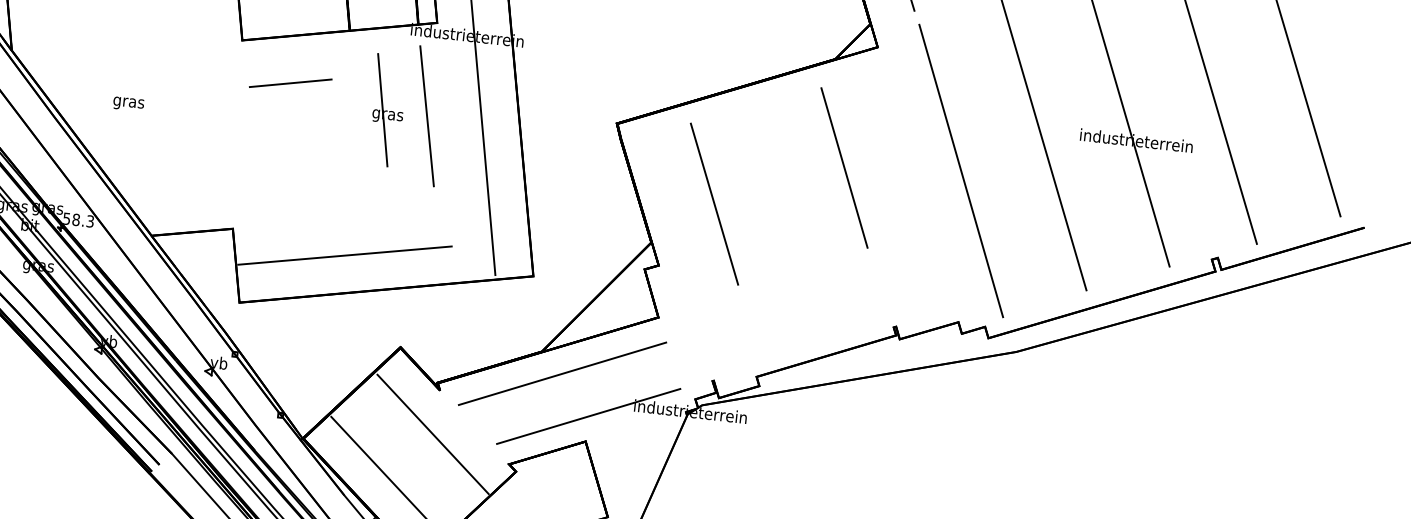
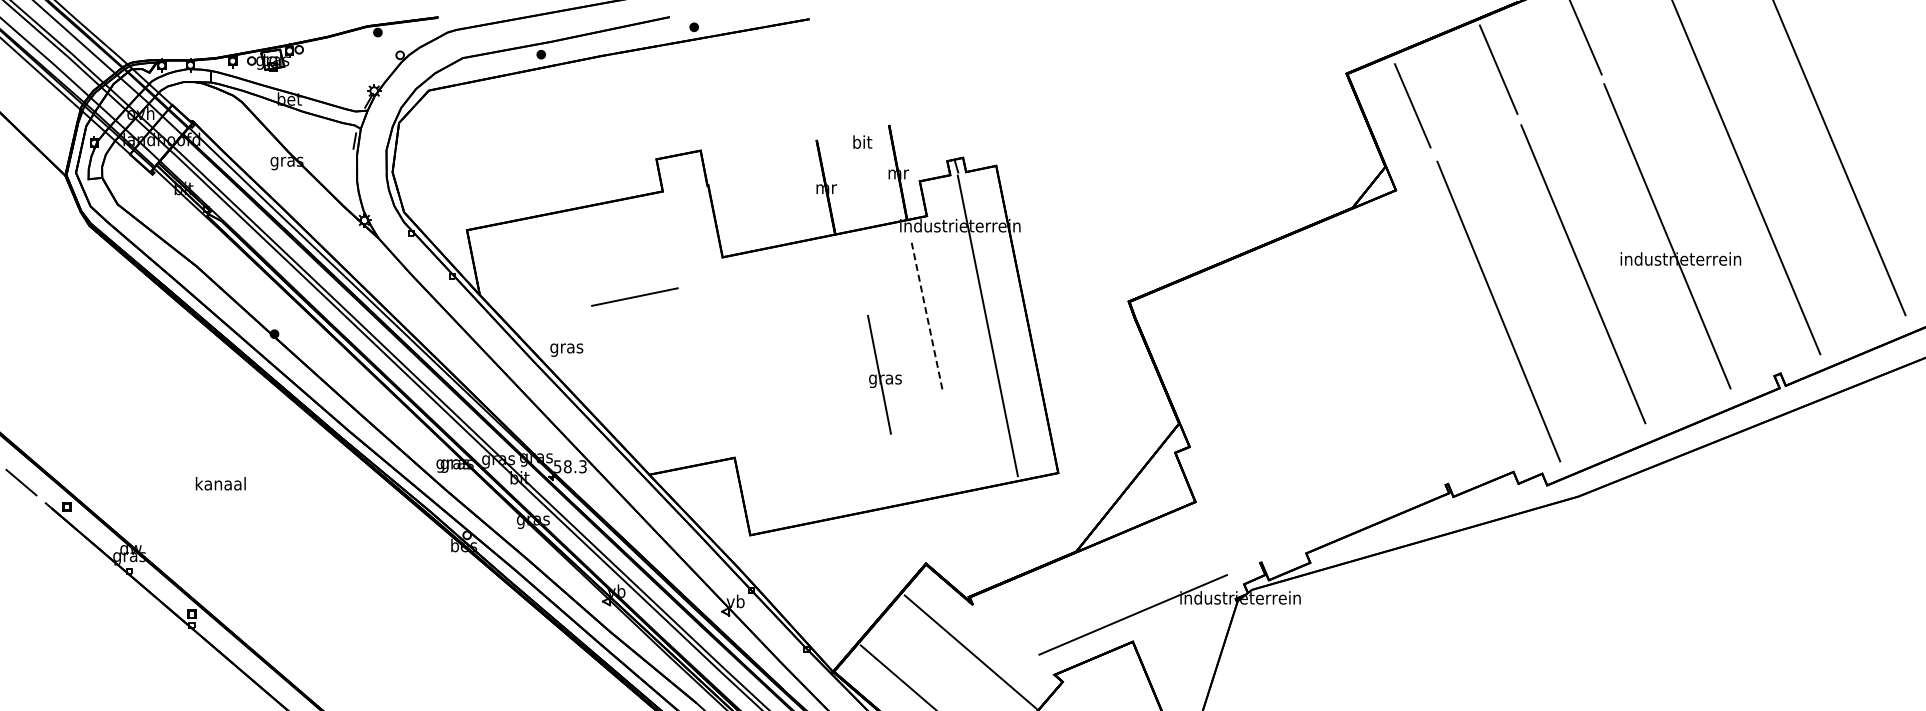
line: (290, 82) -> (634, 296), moved
text: (128, 103) -> (566, 349), moved
part: (387, 110) -> (884, 374), moved
line: (427, 116) -> (927, 316), solid -> dashed
line: (844, 167) -> (1374, 321), removed
line: (714, 204) -> (1241, 375), removed
line: (344, 255) -> (856, 473), removed
line: (562, 373) -> (1100, 572), removed

